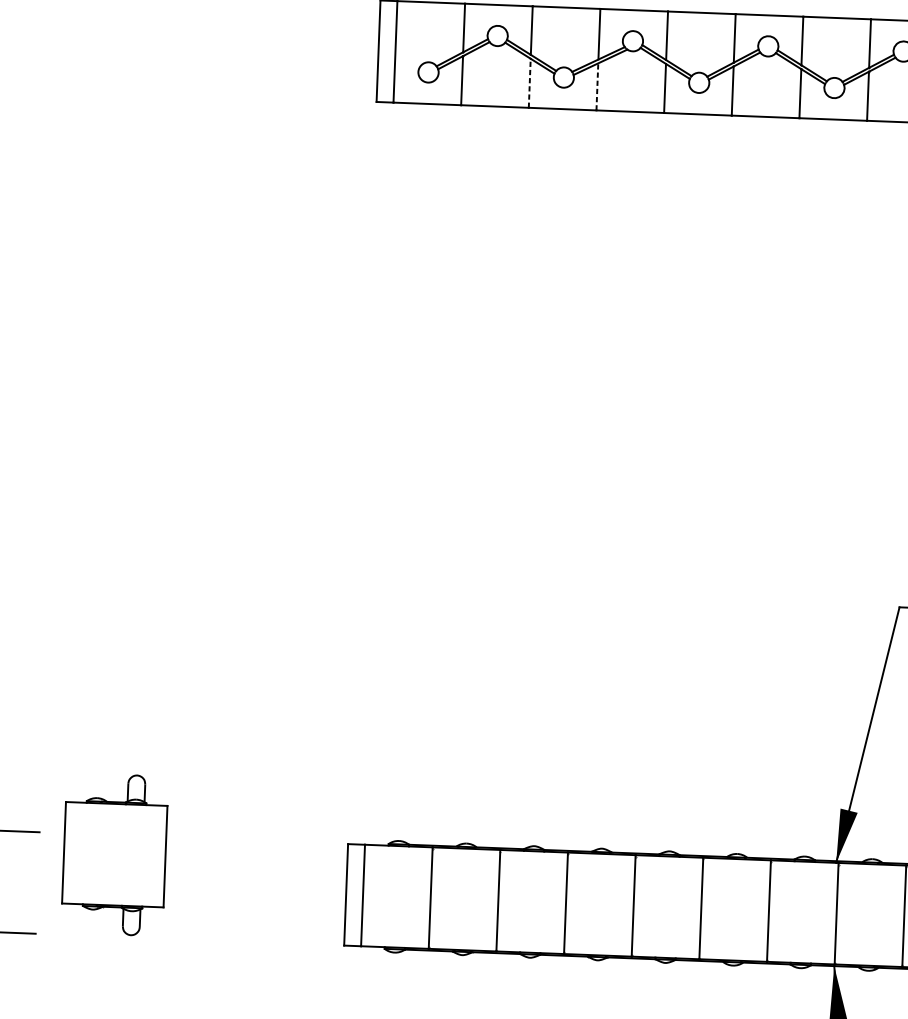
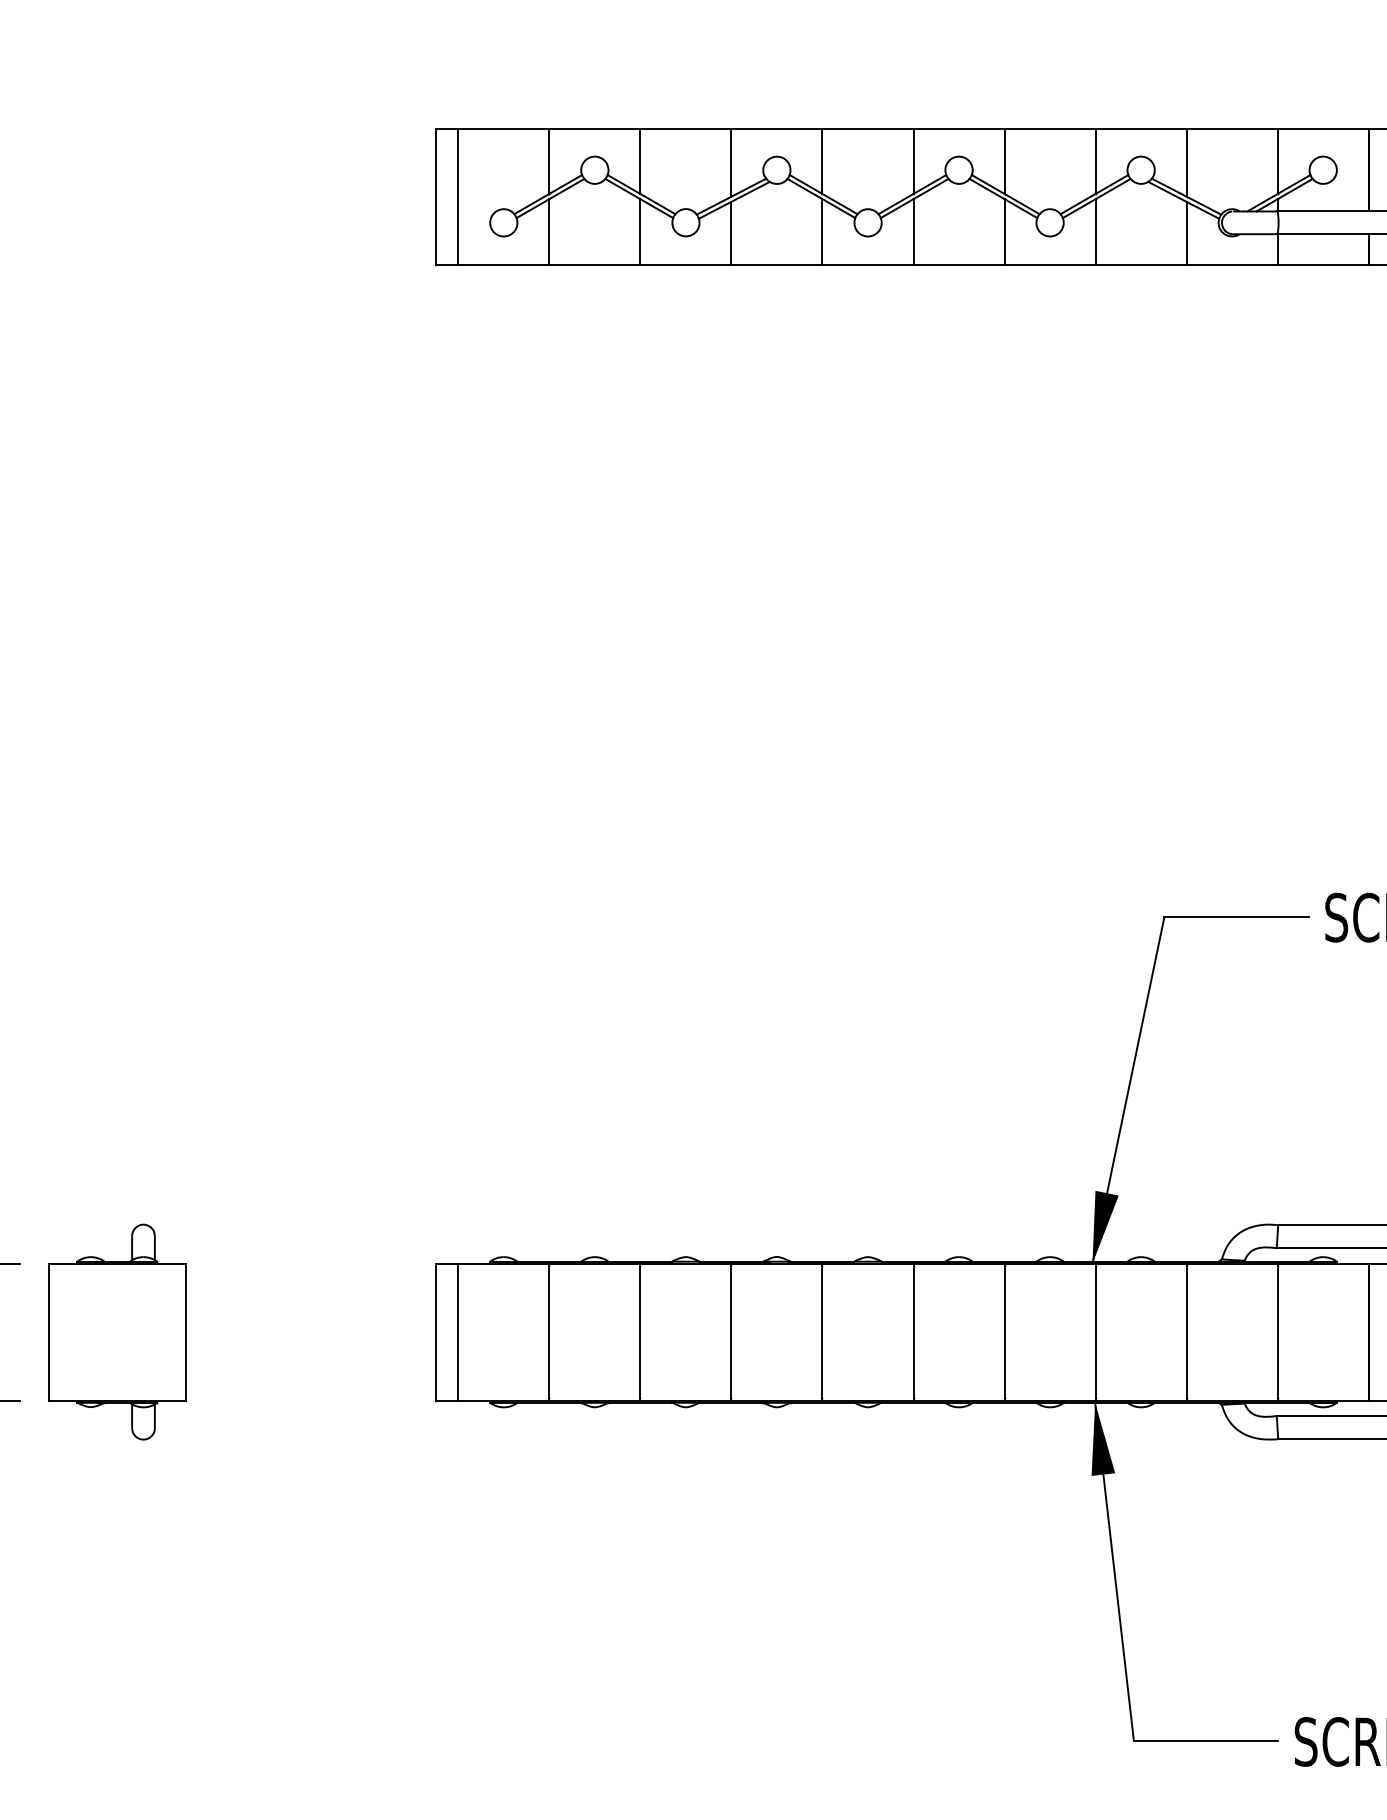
line: (529, 82) -> (640, 231), dashed -> solid
line: (597, 86) -> (731, 233), dashed -> solid
part: (114, 854) -> (117, 1331), moved

